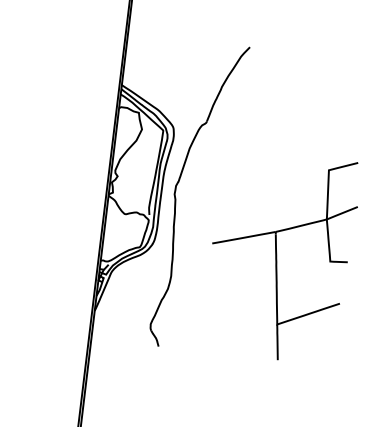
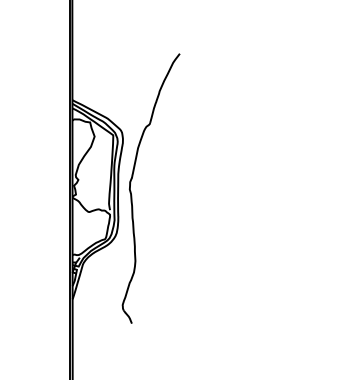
part: (280, 256) -> (228, 232), removed

